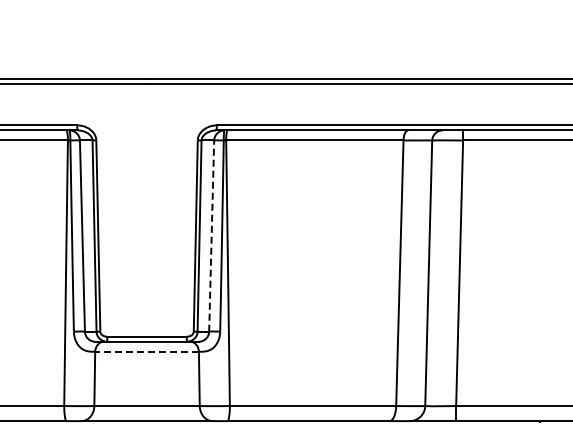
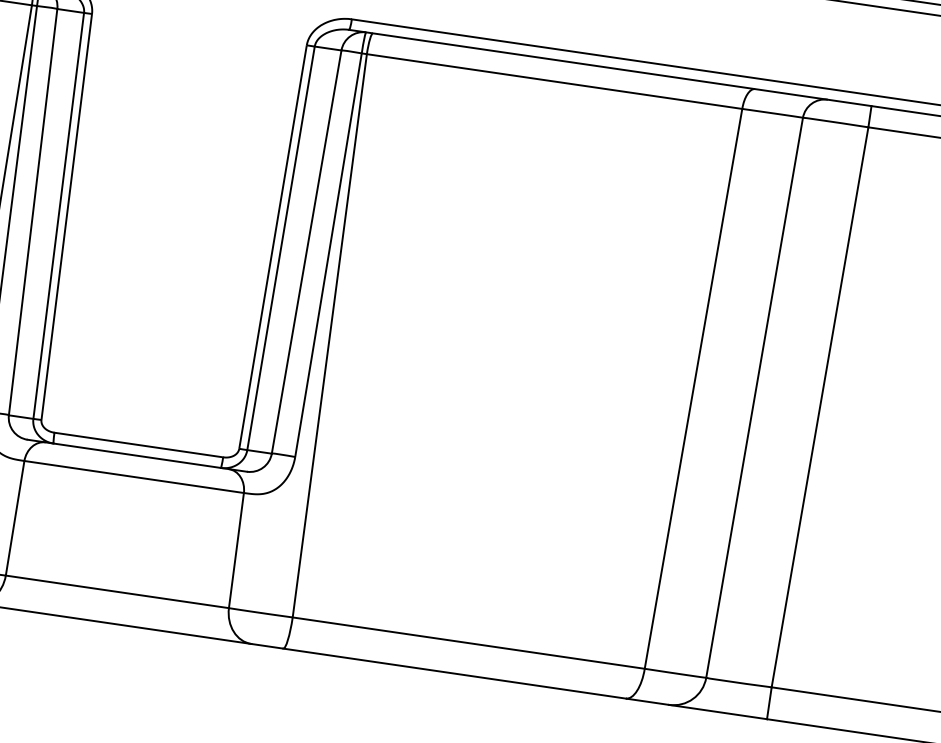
line: (211, 236) -> (306, 252), dashed -> solid
line: (147, 351) -> (135, 476), dashed -> solid

